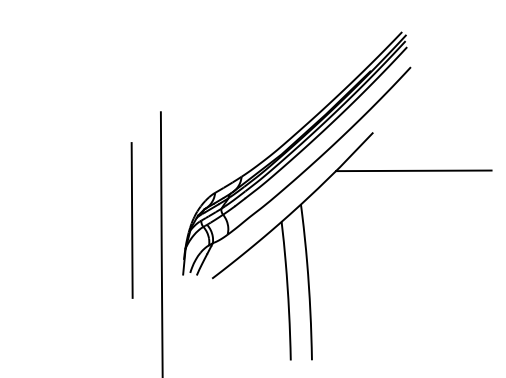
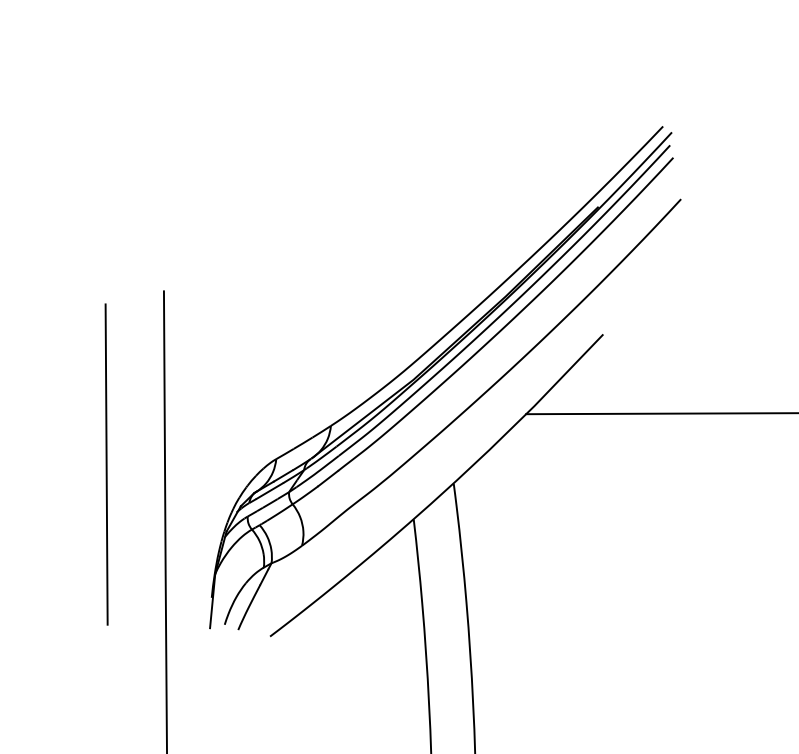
line: (131, 220) -> (105, 464), moved

